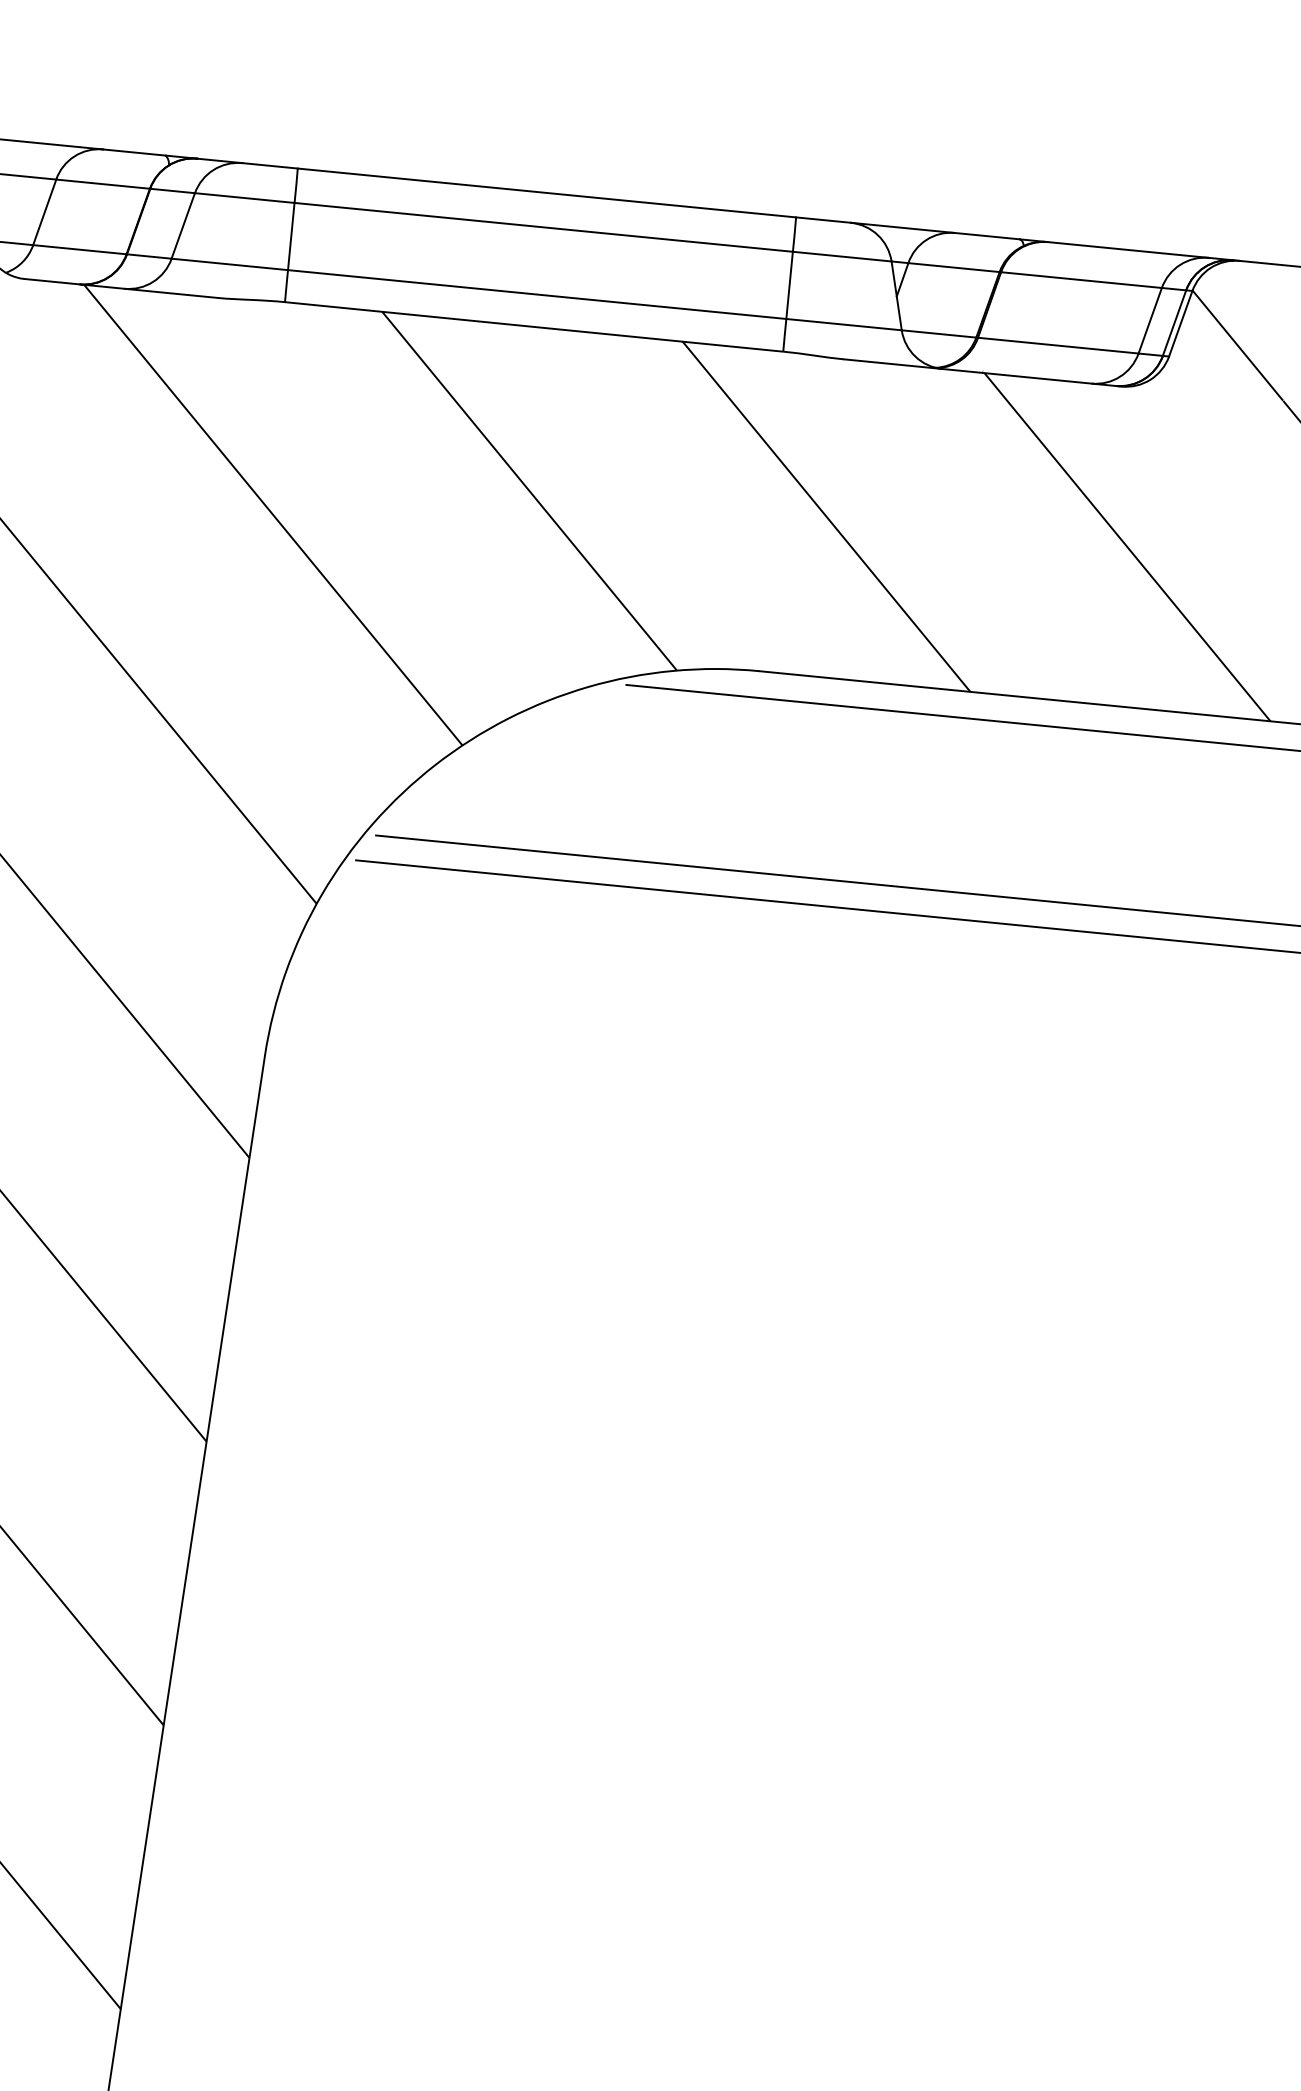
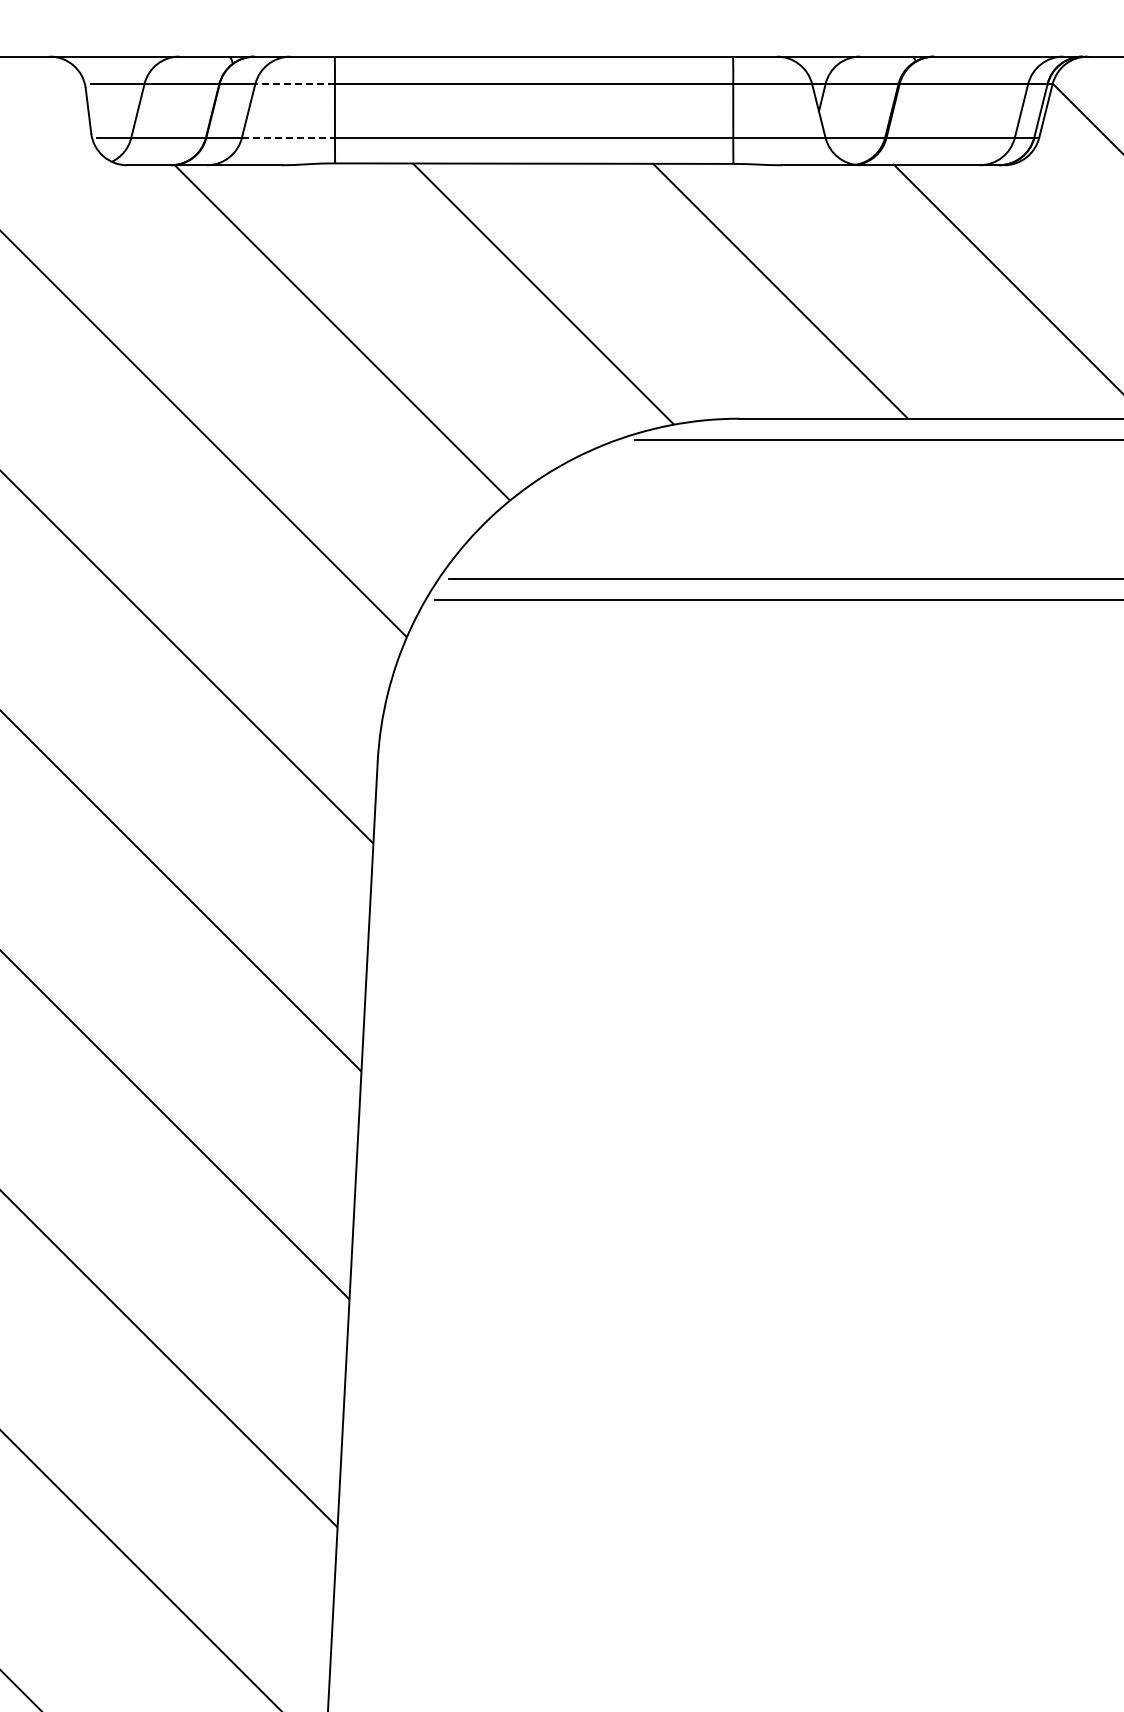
line: (245, 198) -> (295, 84), solid -> dashed
line: (229, 264) -> (288, 137), solid -> dashed

